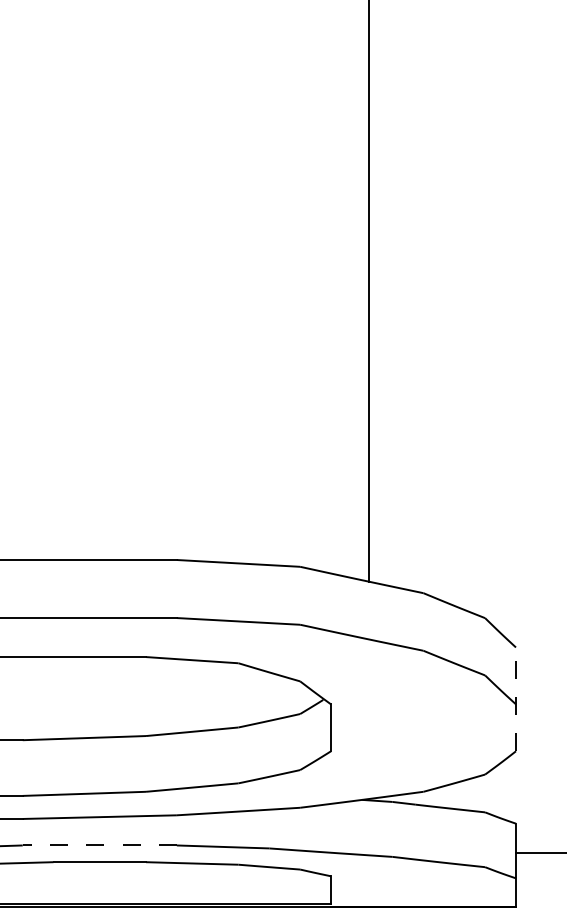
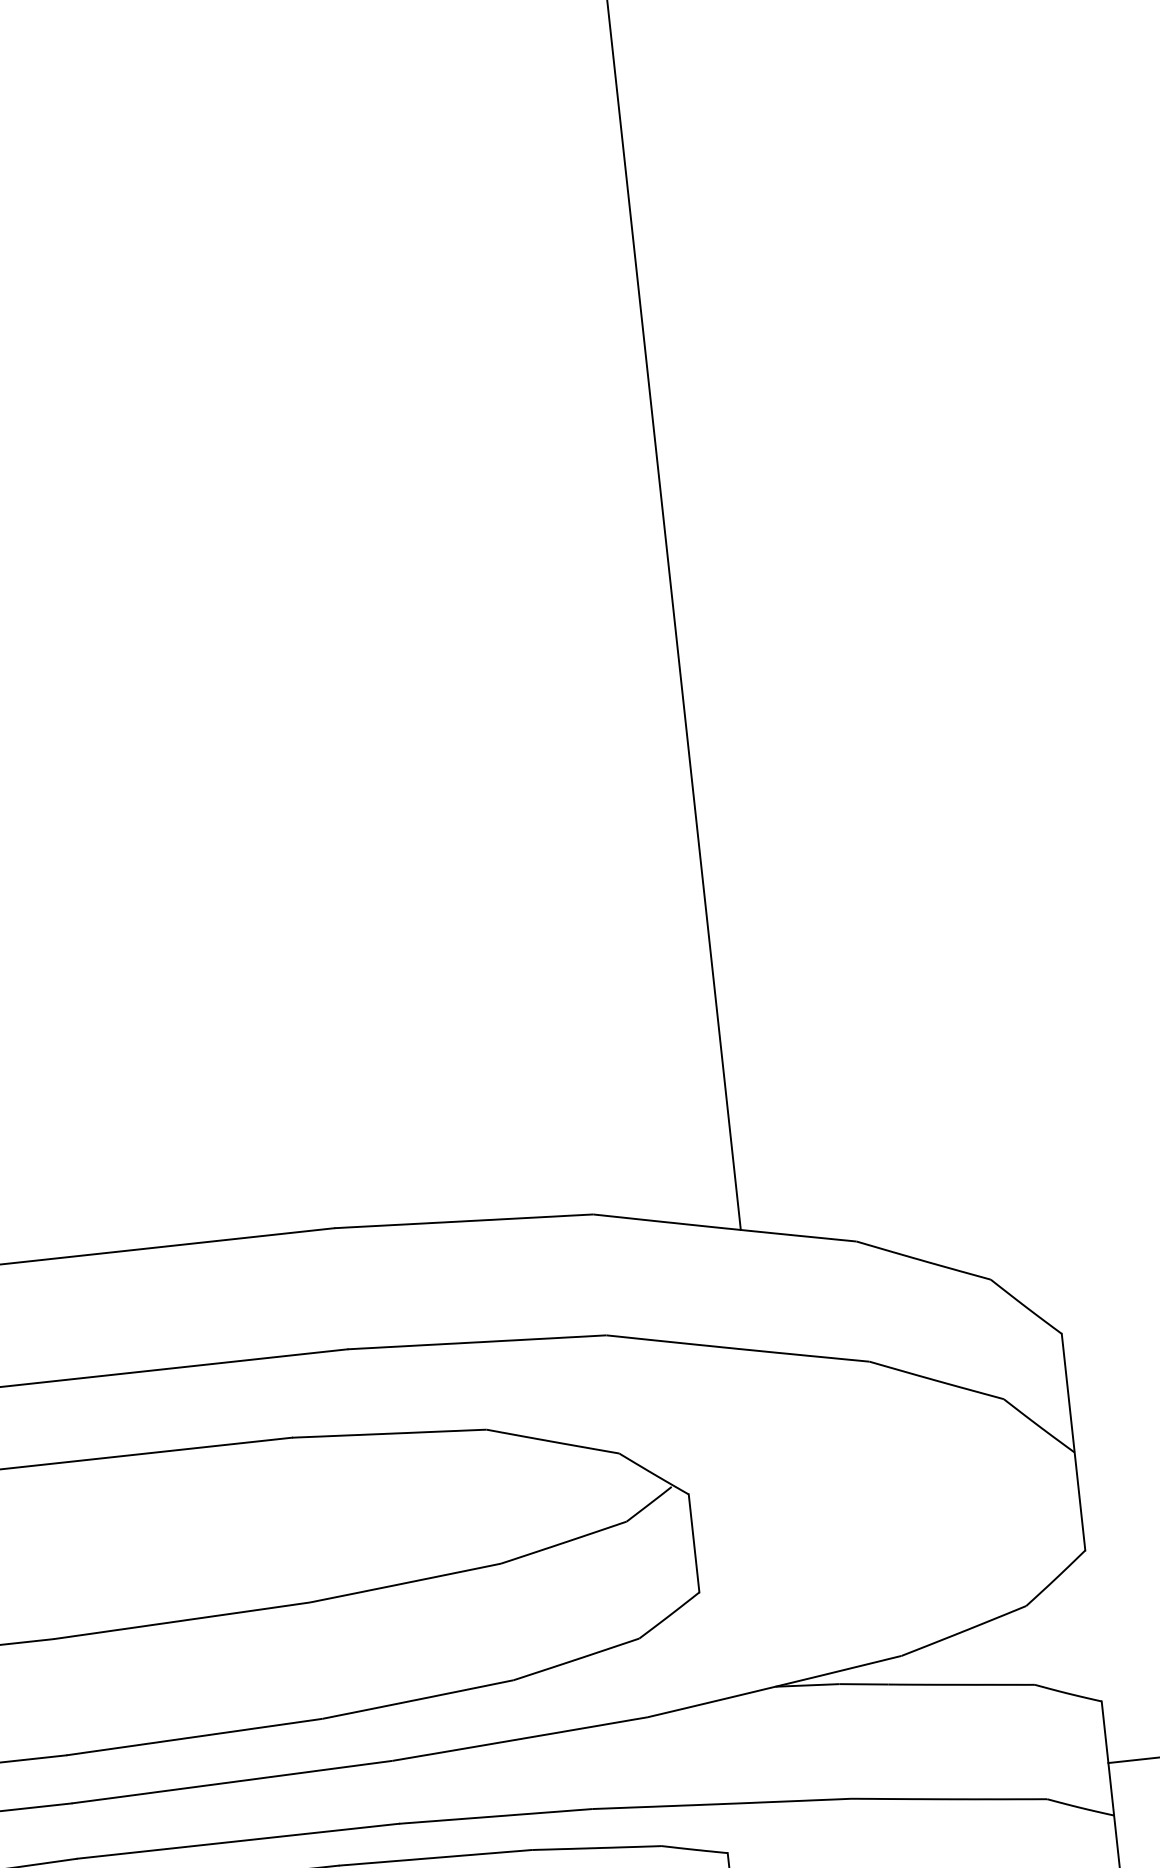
line: (515, 699) -> (1072, 1442), dashed -> solid
line: (99, 845) -> (237, 1841), dashed -> solid

